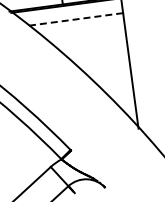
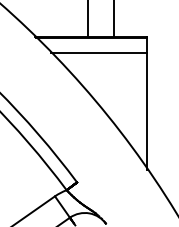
line: (76, 19) -> (99, 53), dashed -> solid

